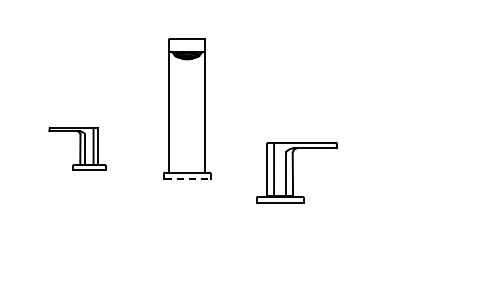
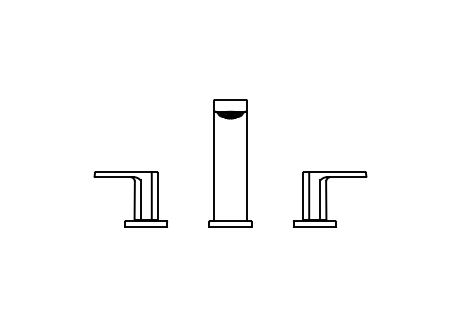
part: (76, 148) -> (130, 199), size x1.43
part: (296, 172) -> (329, 199), moved
line: (187, 178) -> (230, 226), dashed -> solid

